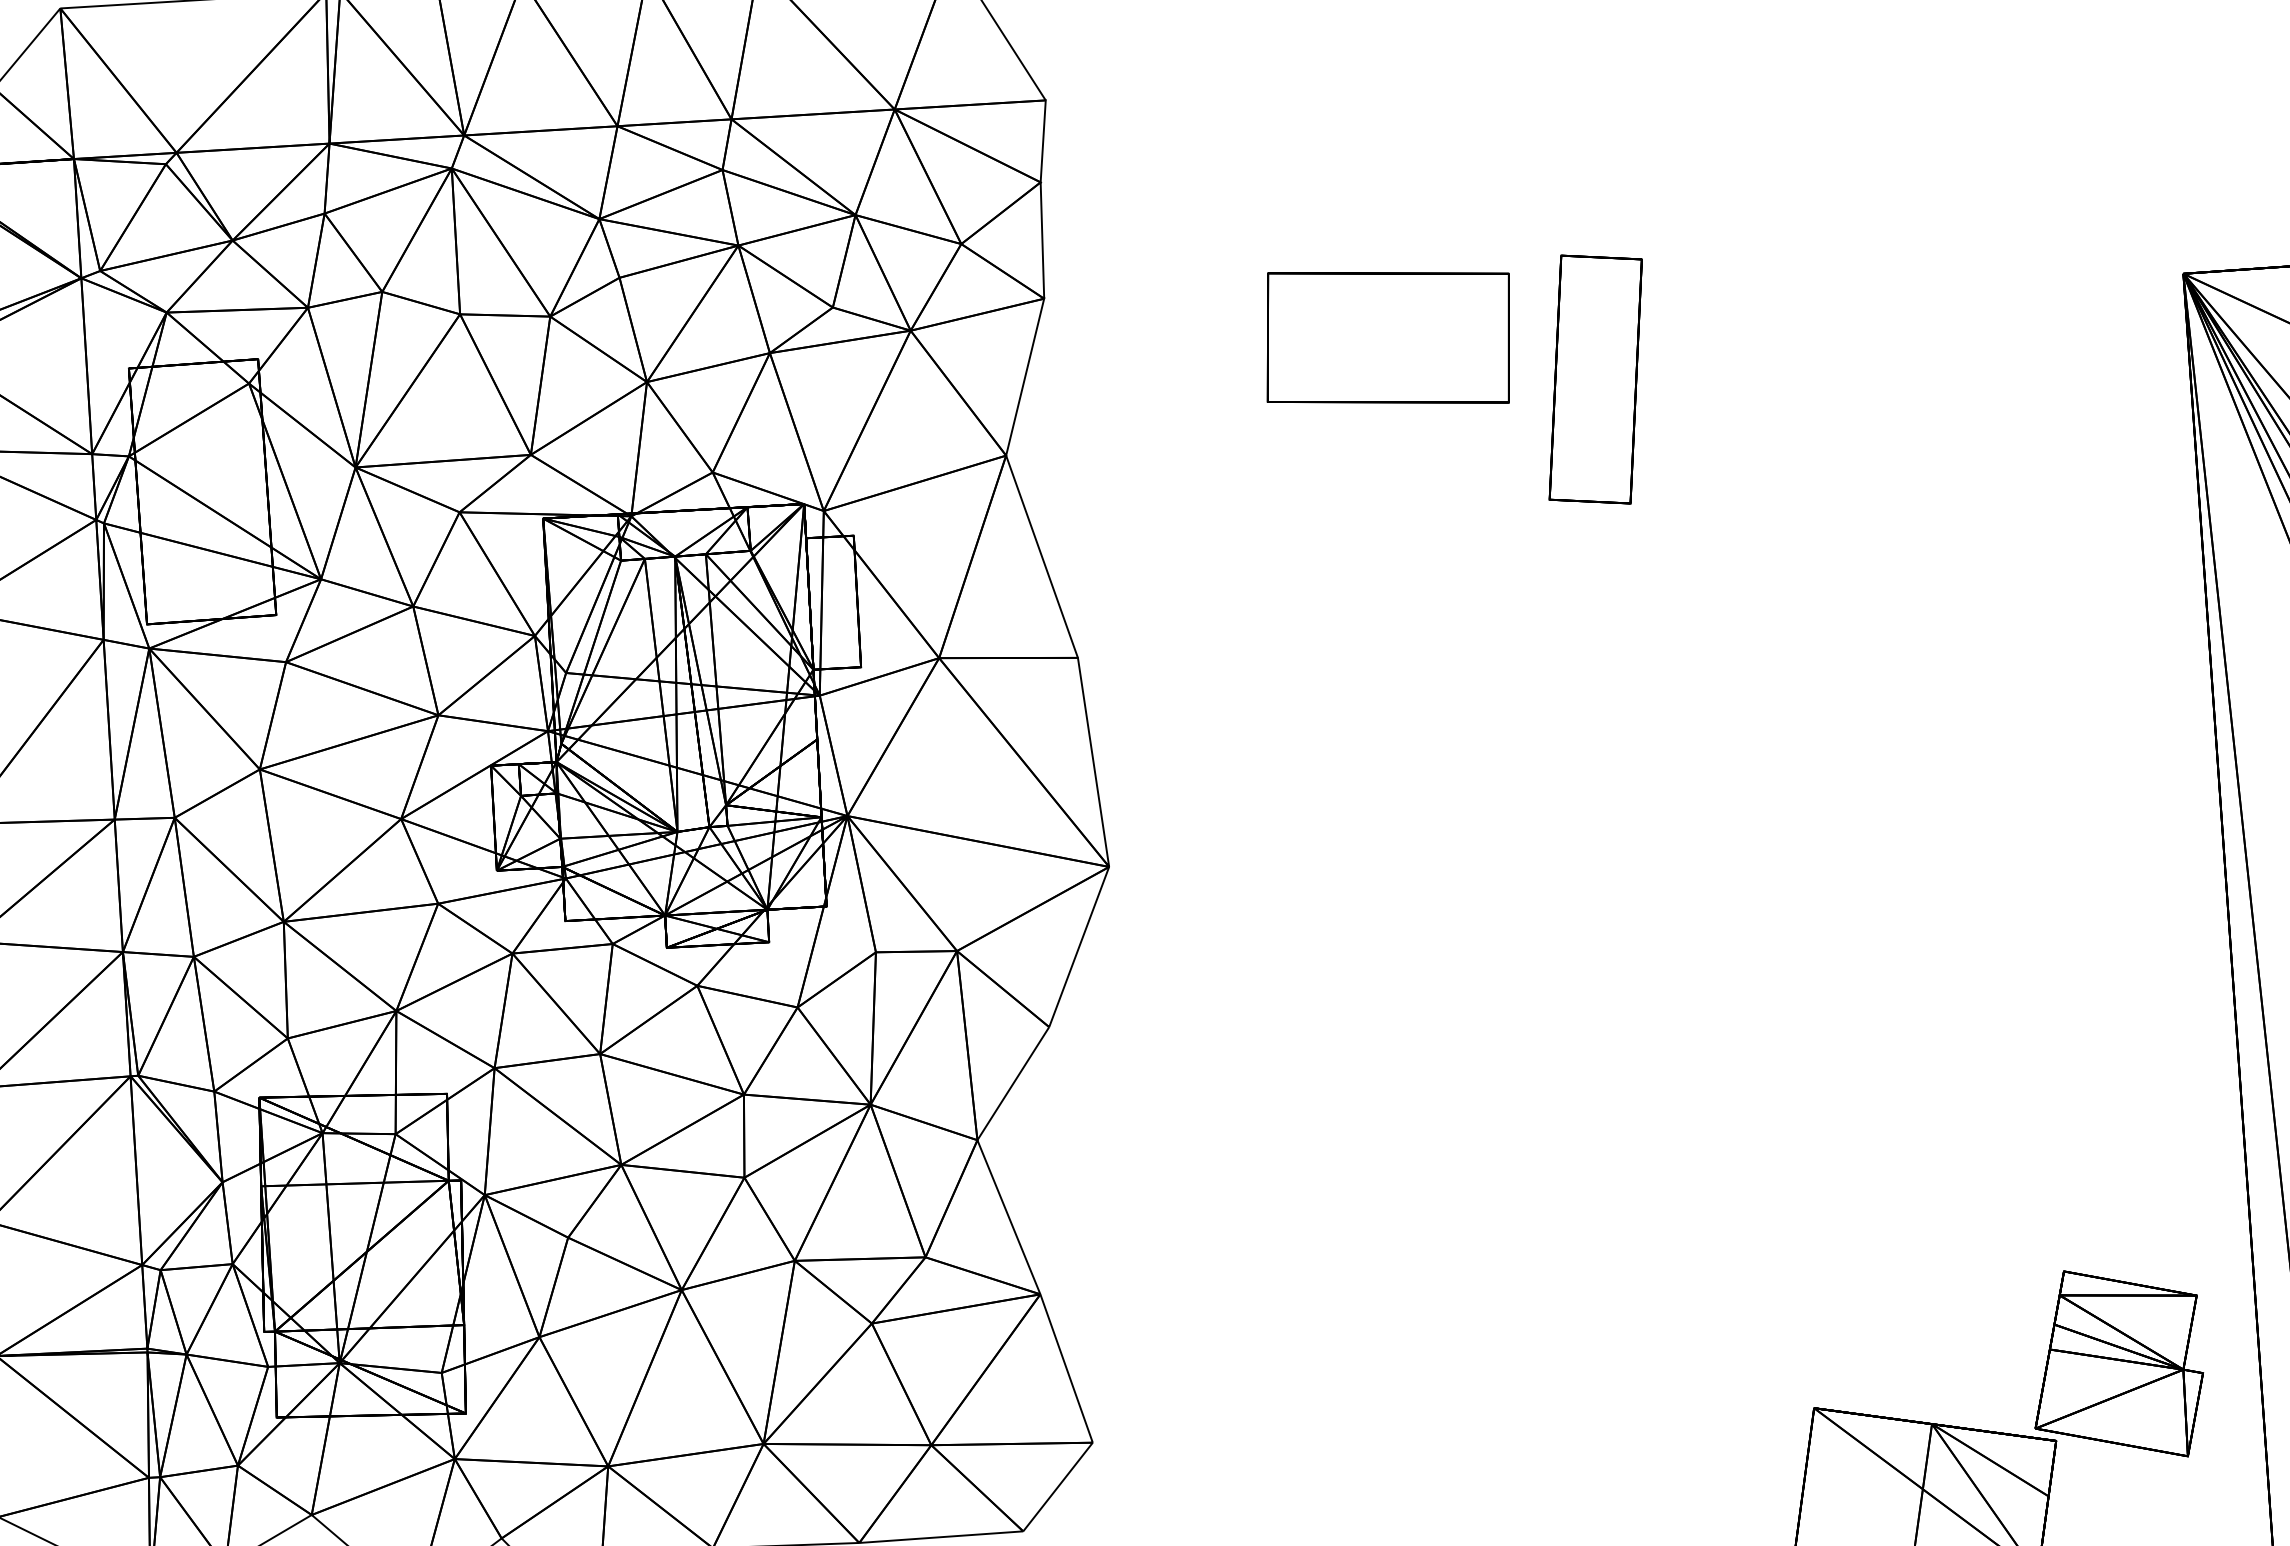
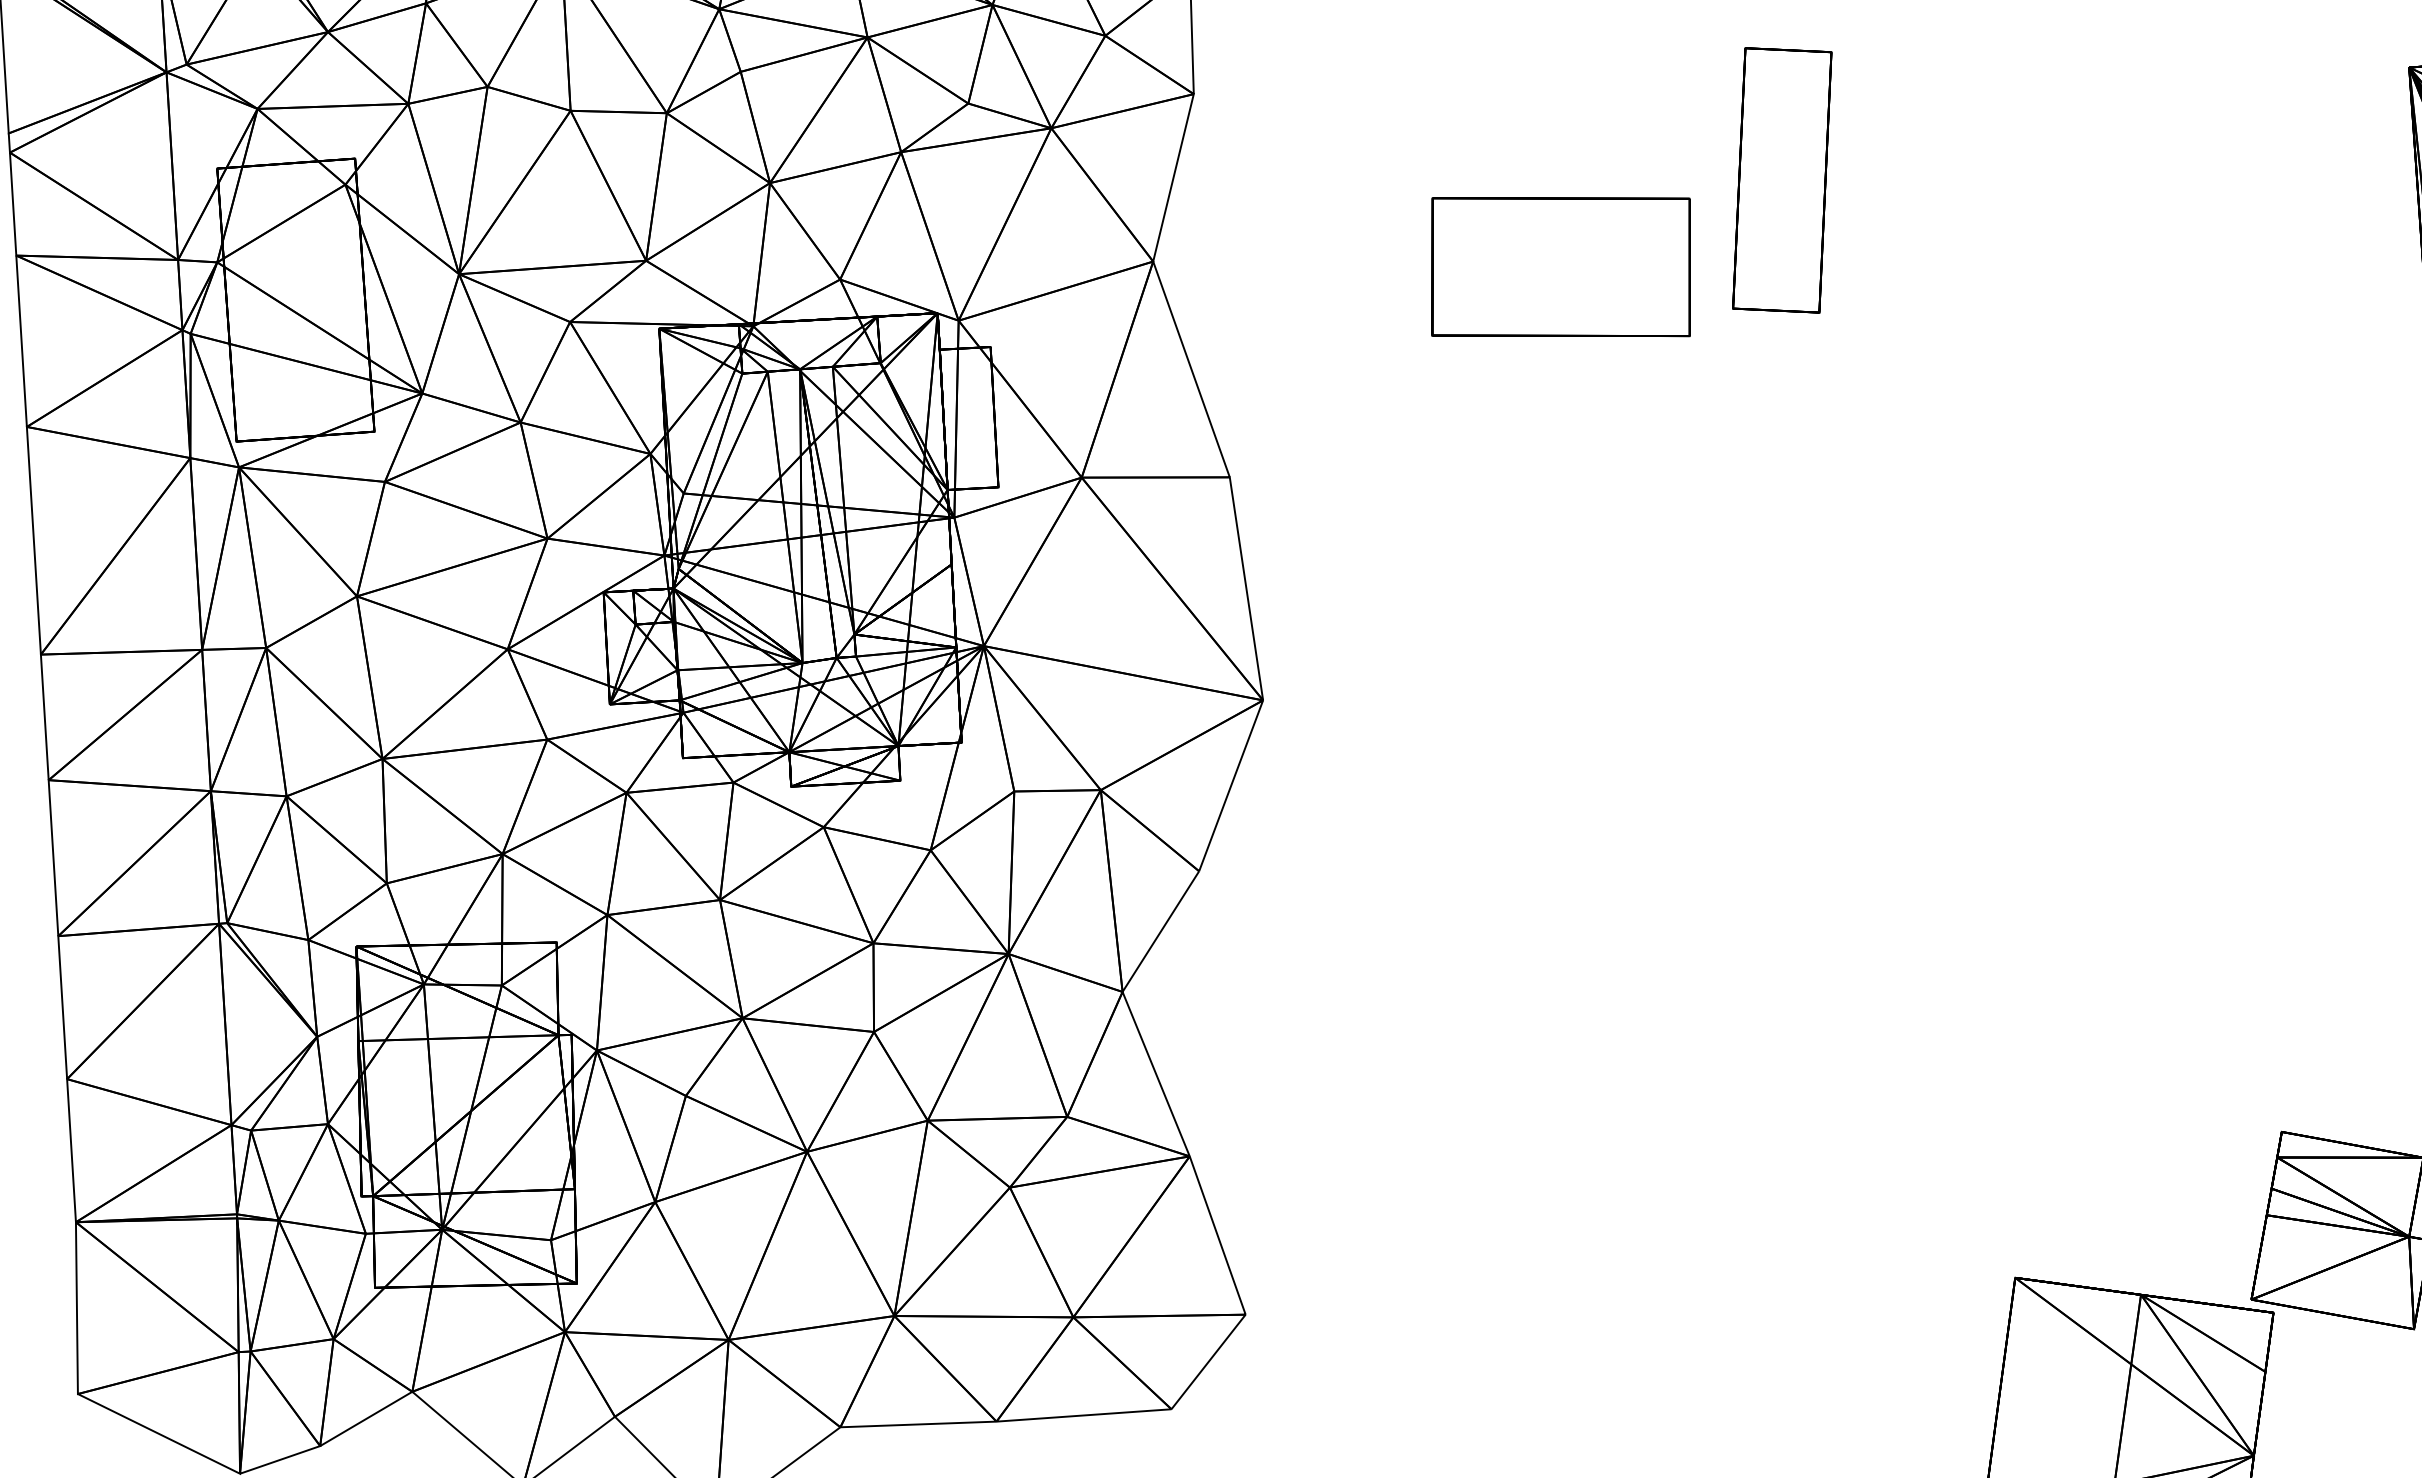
part: (1387, 337) -> (1560, 266), moved

